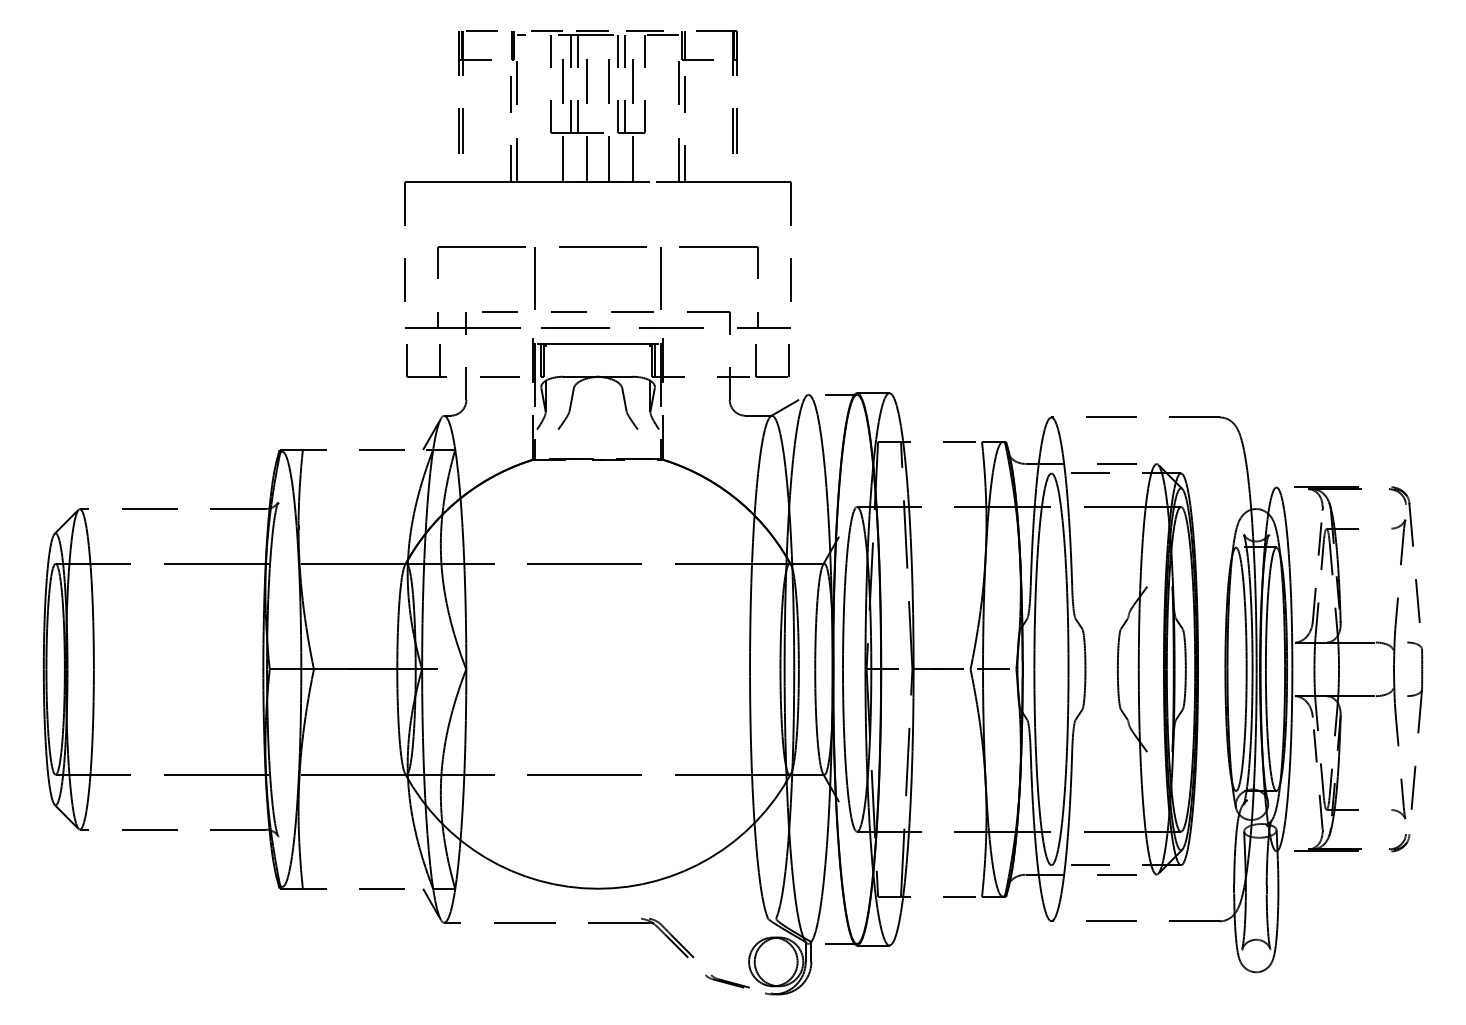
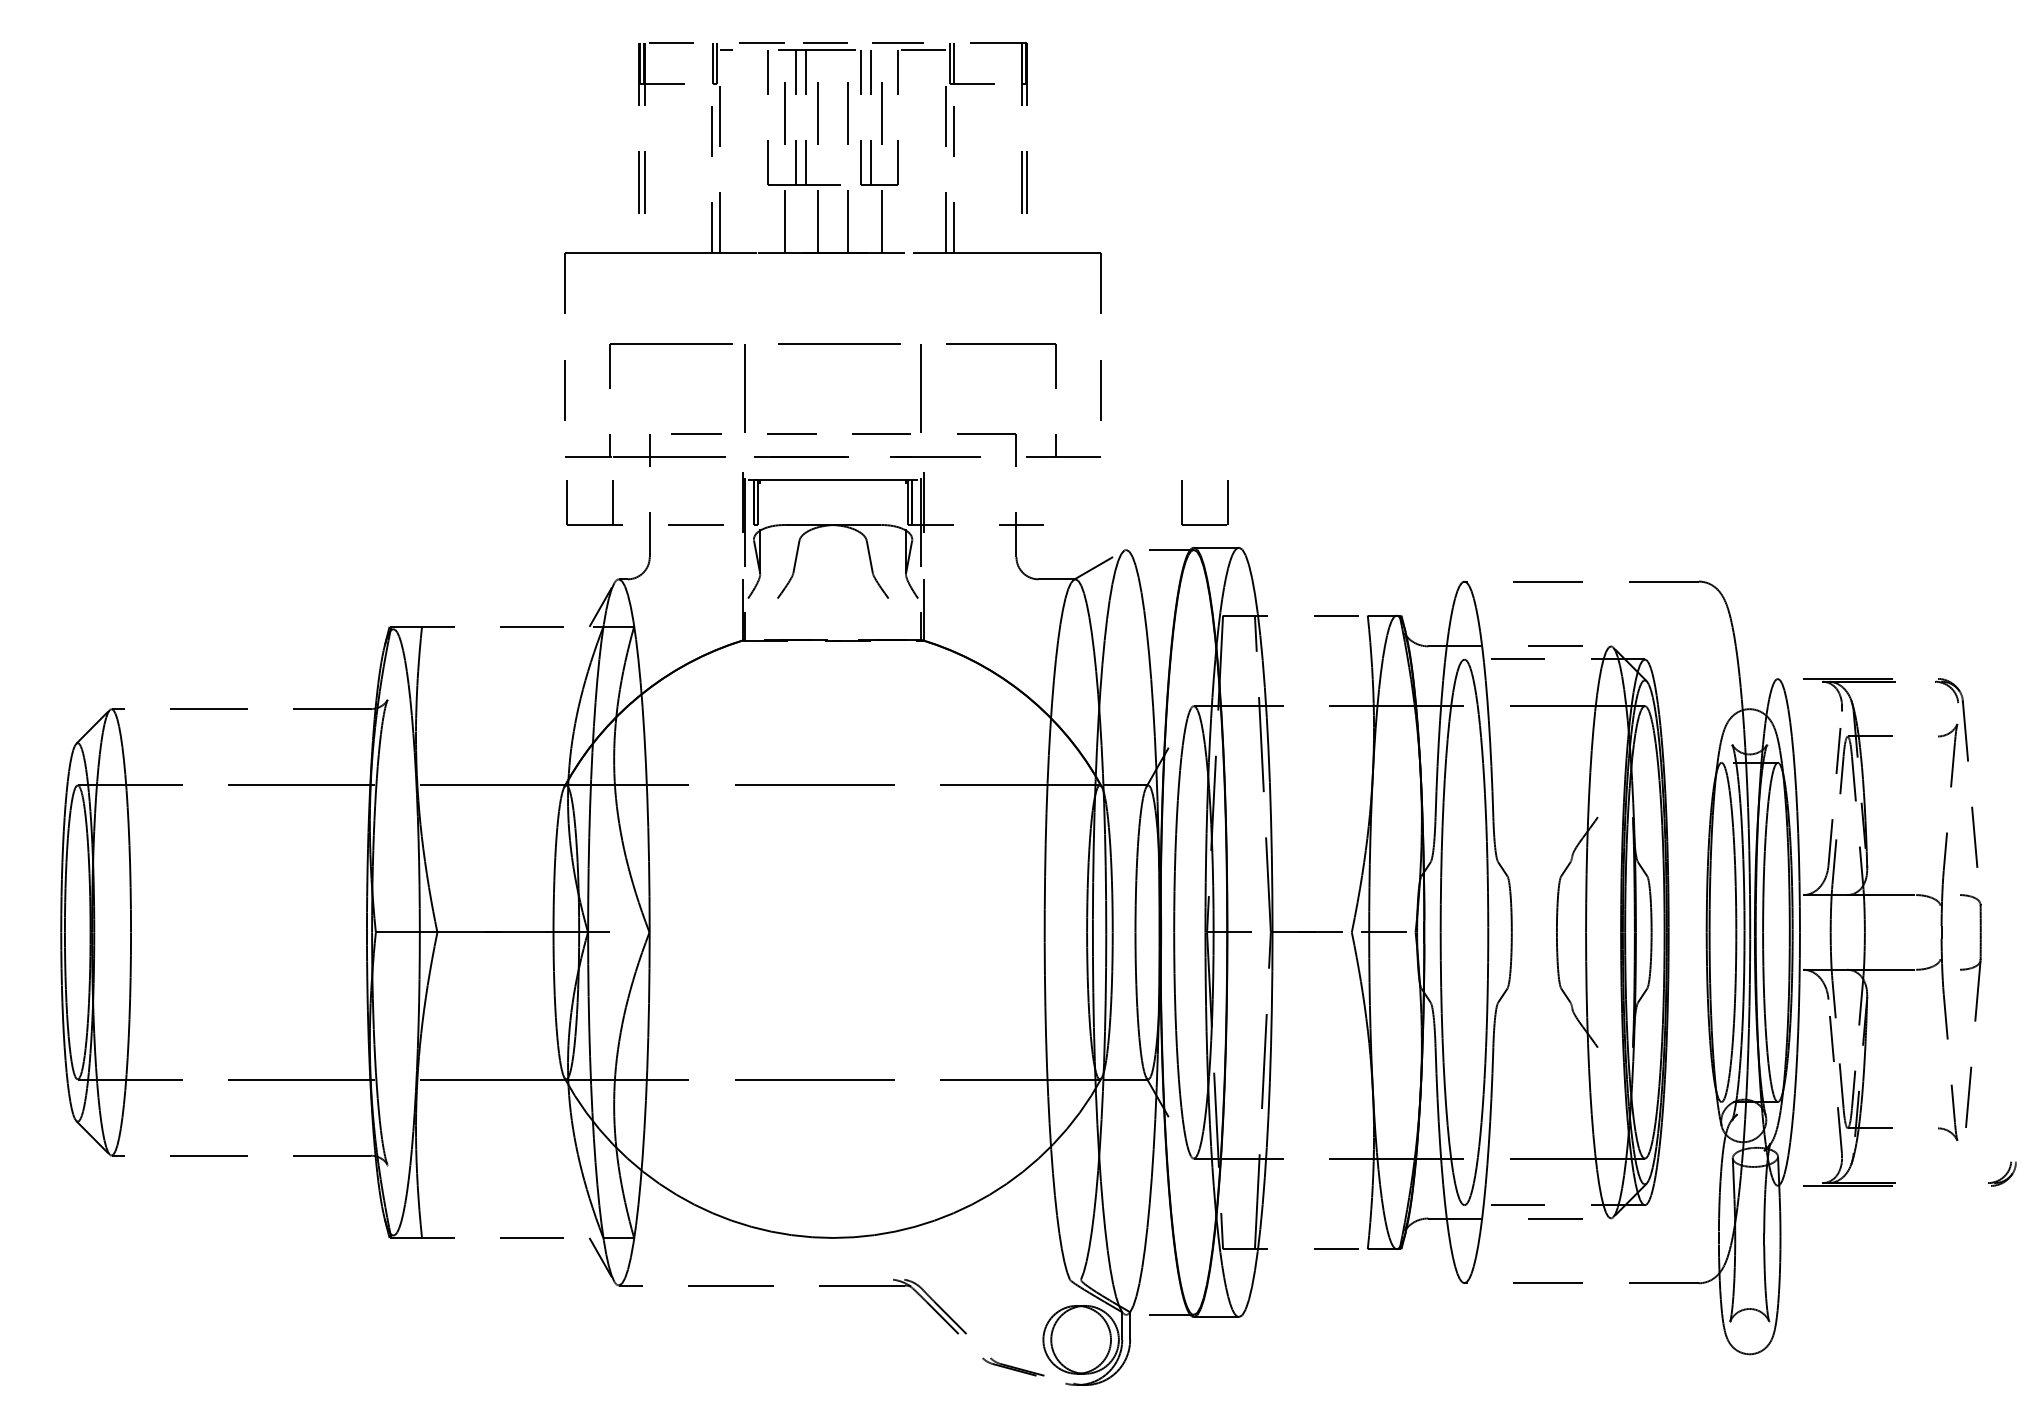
part: (756, 360) -> (1182, 502), moved
part: (1399, 842) -> (2002, 1173), moved

